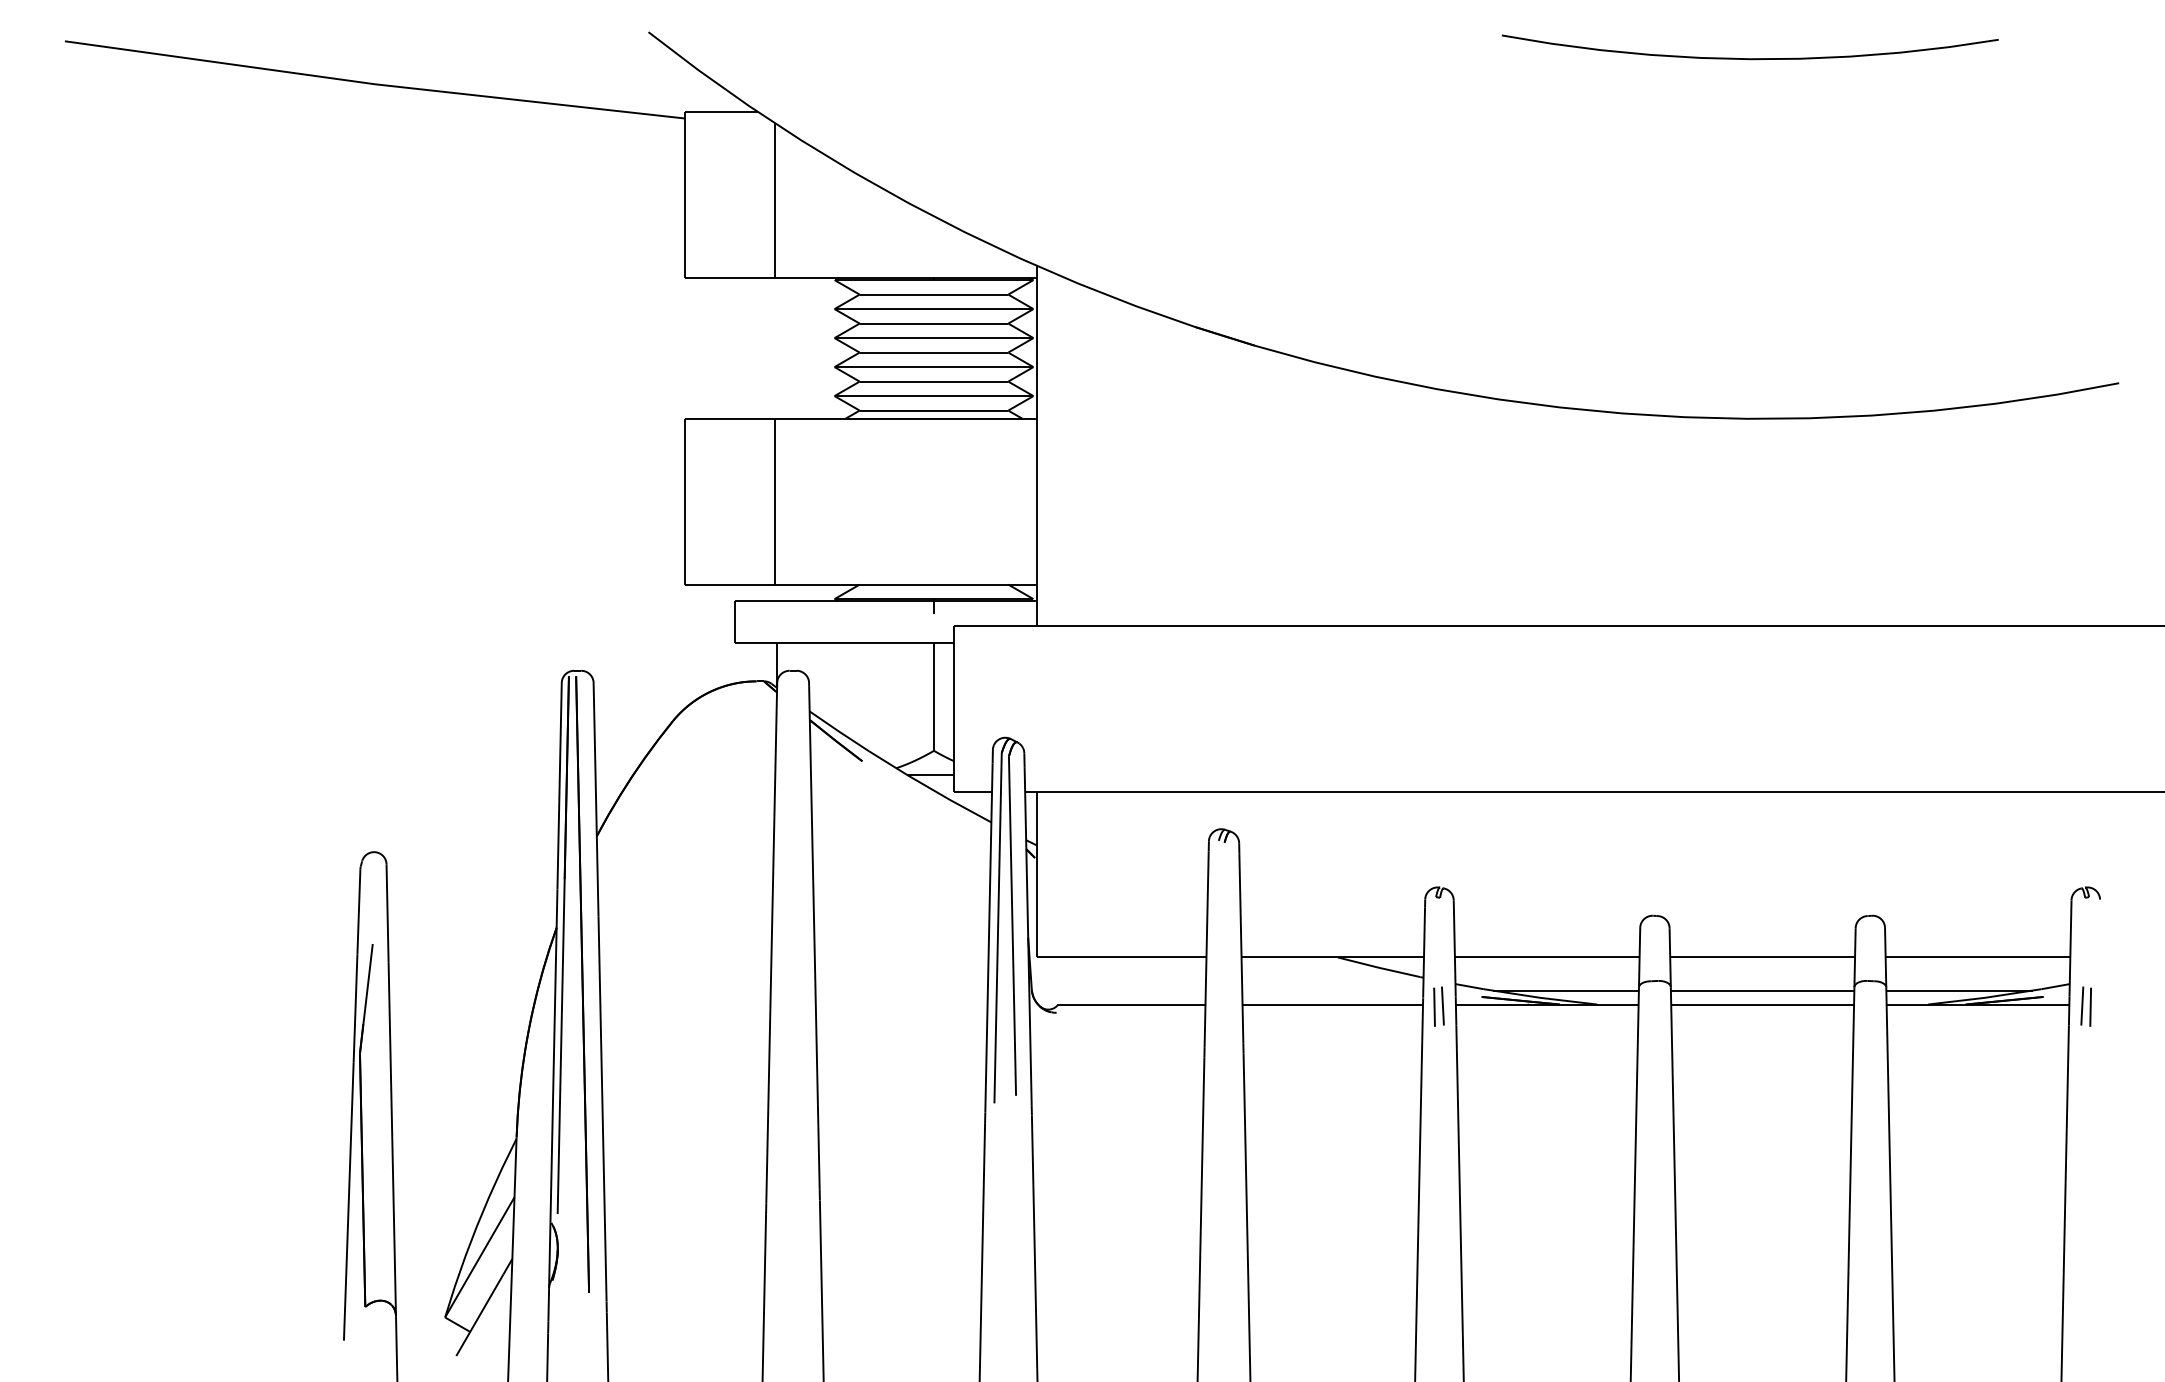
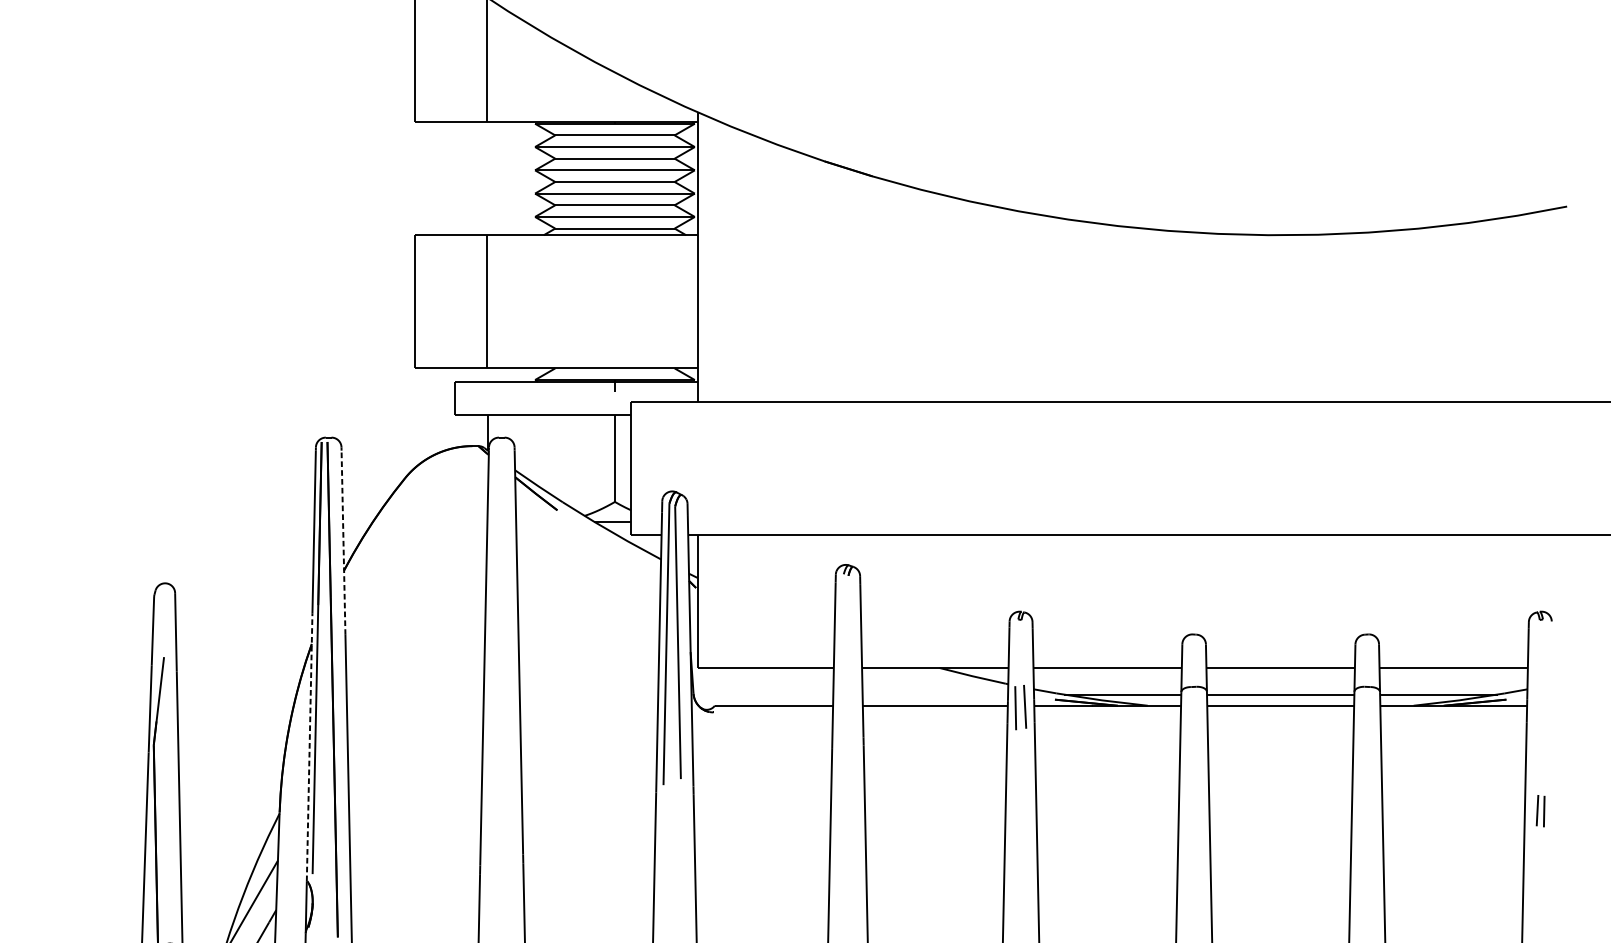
line: (596, 801) -> (343, 542), solid -> dashed
part: (1438, 1006) -> (1020, 707), size x1.4
part: (2085, 1006) -> (1540, 810), moved
line: (553, 1056) -> (309, 747), solid -> dashed

